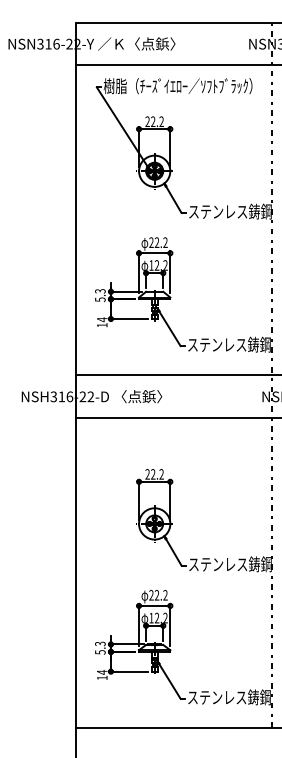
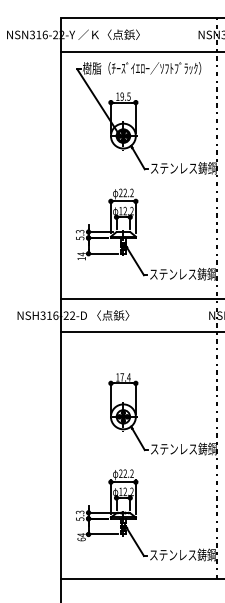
text: (154, 121) -> (123, 96), 22.2 -> 19.5
text: (154, 474) -> (123, 377), 22.2 -> 17.4
text: (101, 677) -> (81, 539), 14 -> 64

